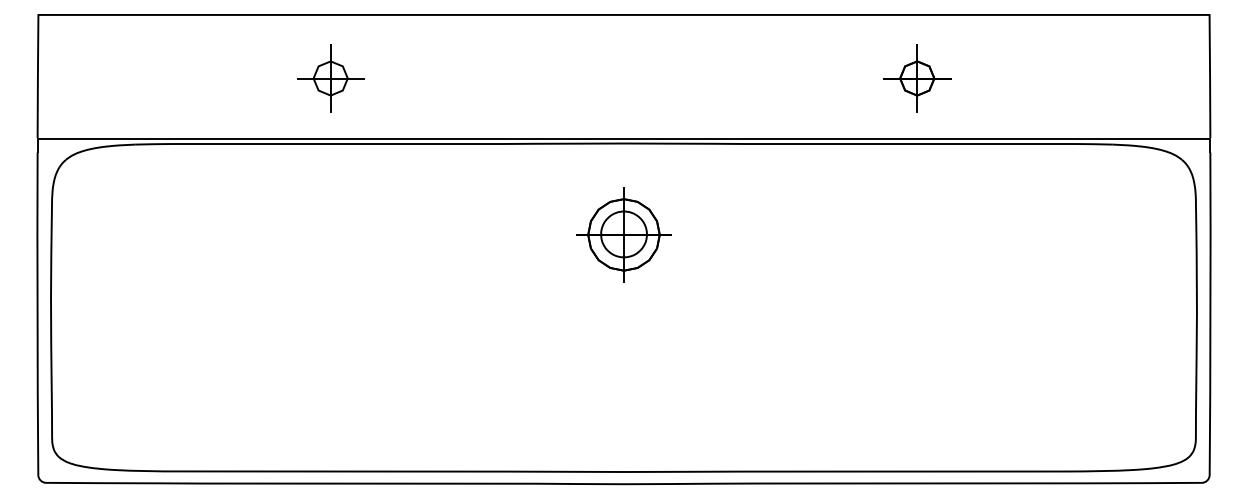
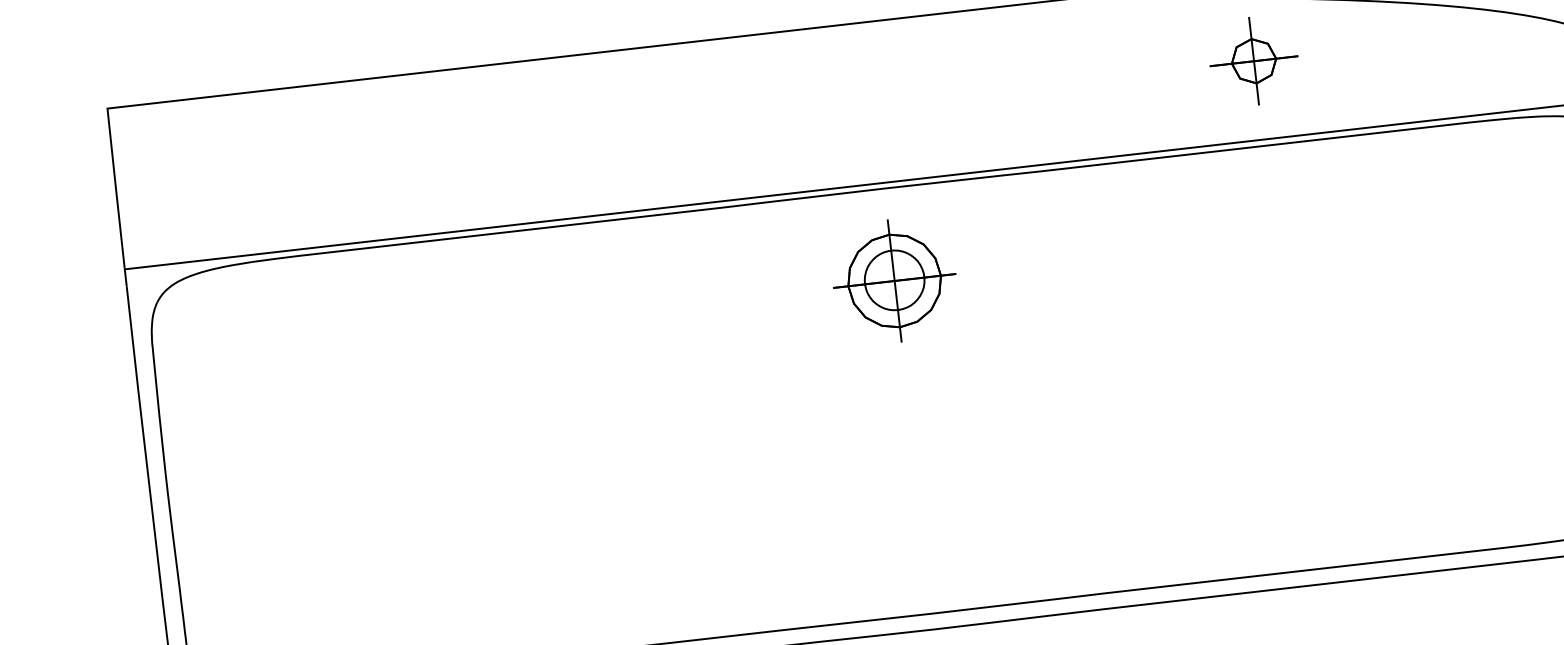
part: (330, 78) -> (494, 147), removed
part: (623, 234) -> (893, 280), moved

